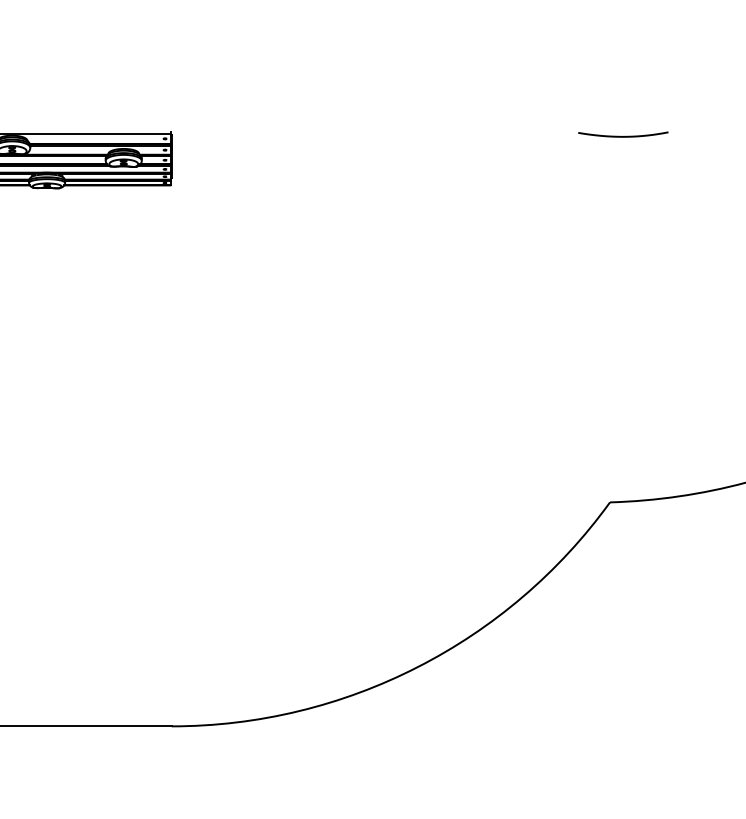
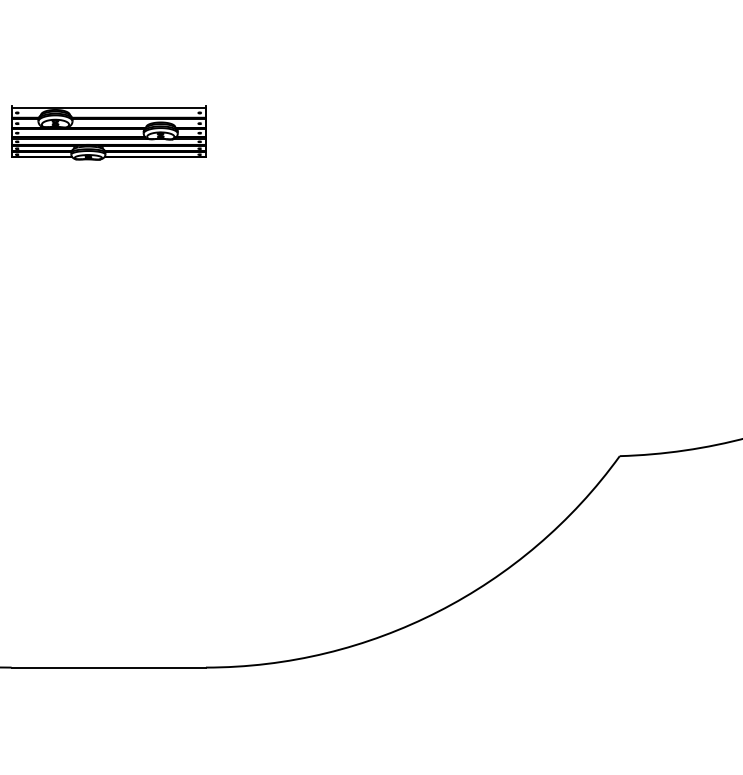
curve: (622, 136) -> (631, 110), removed

